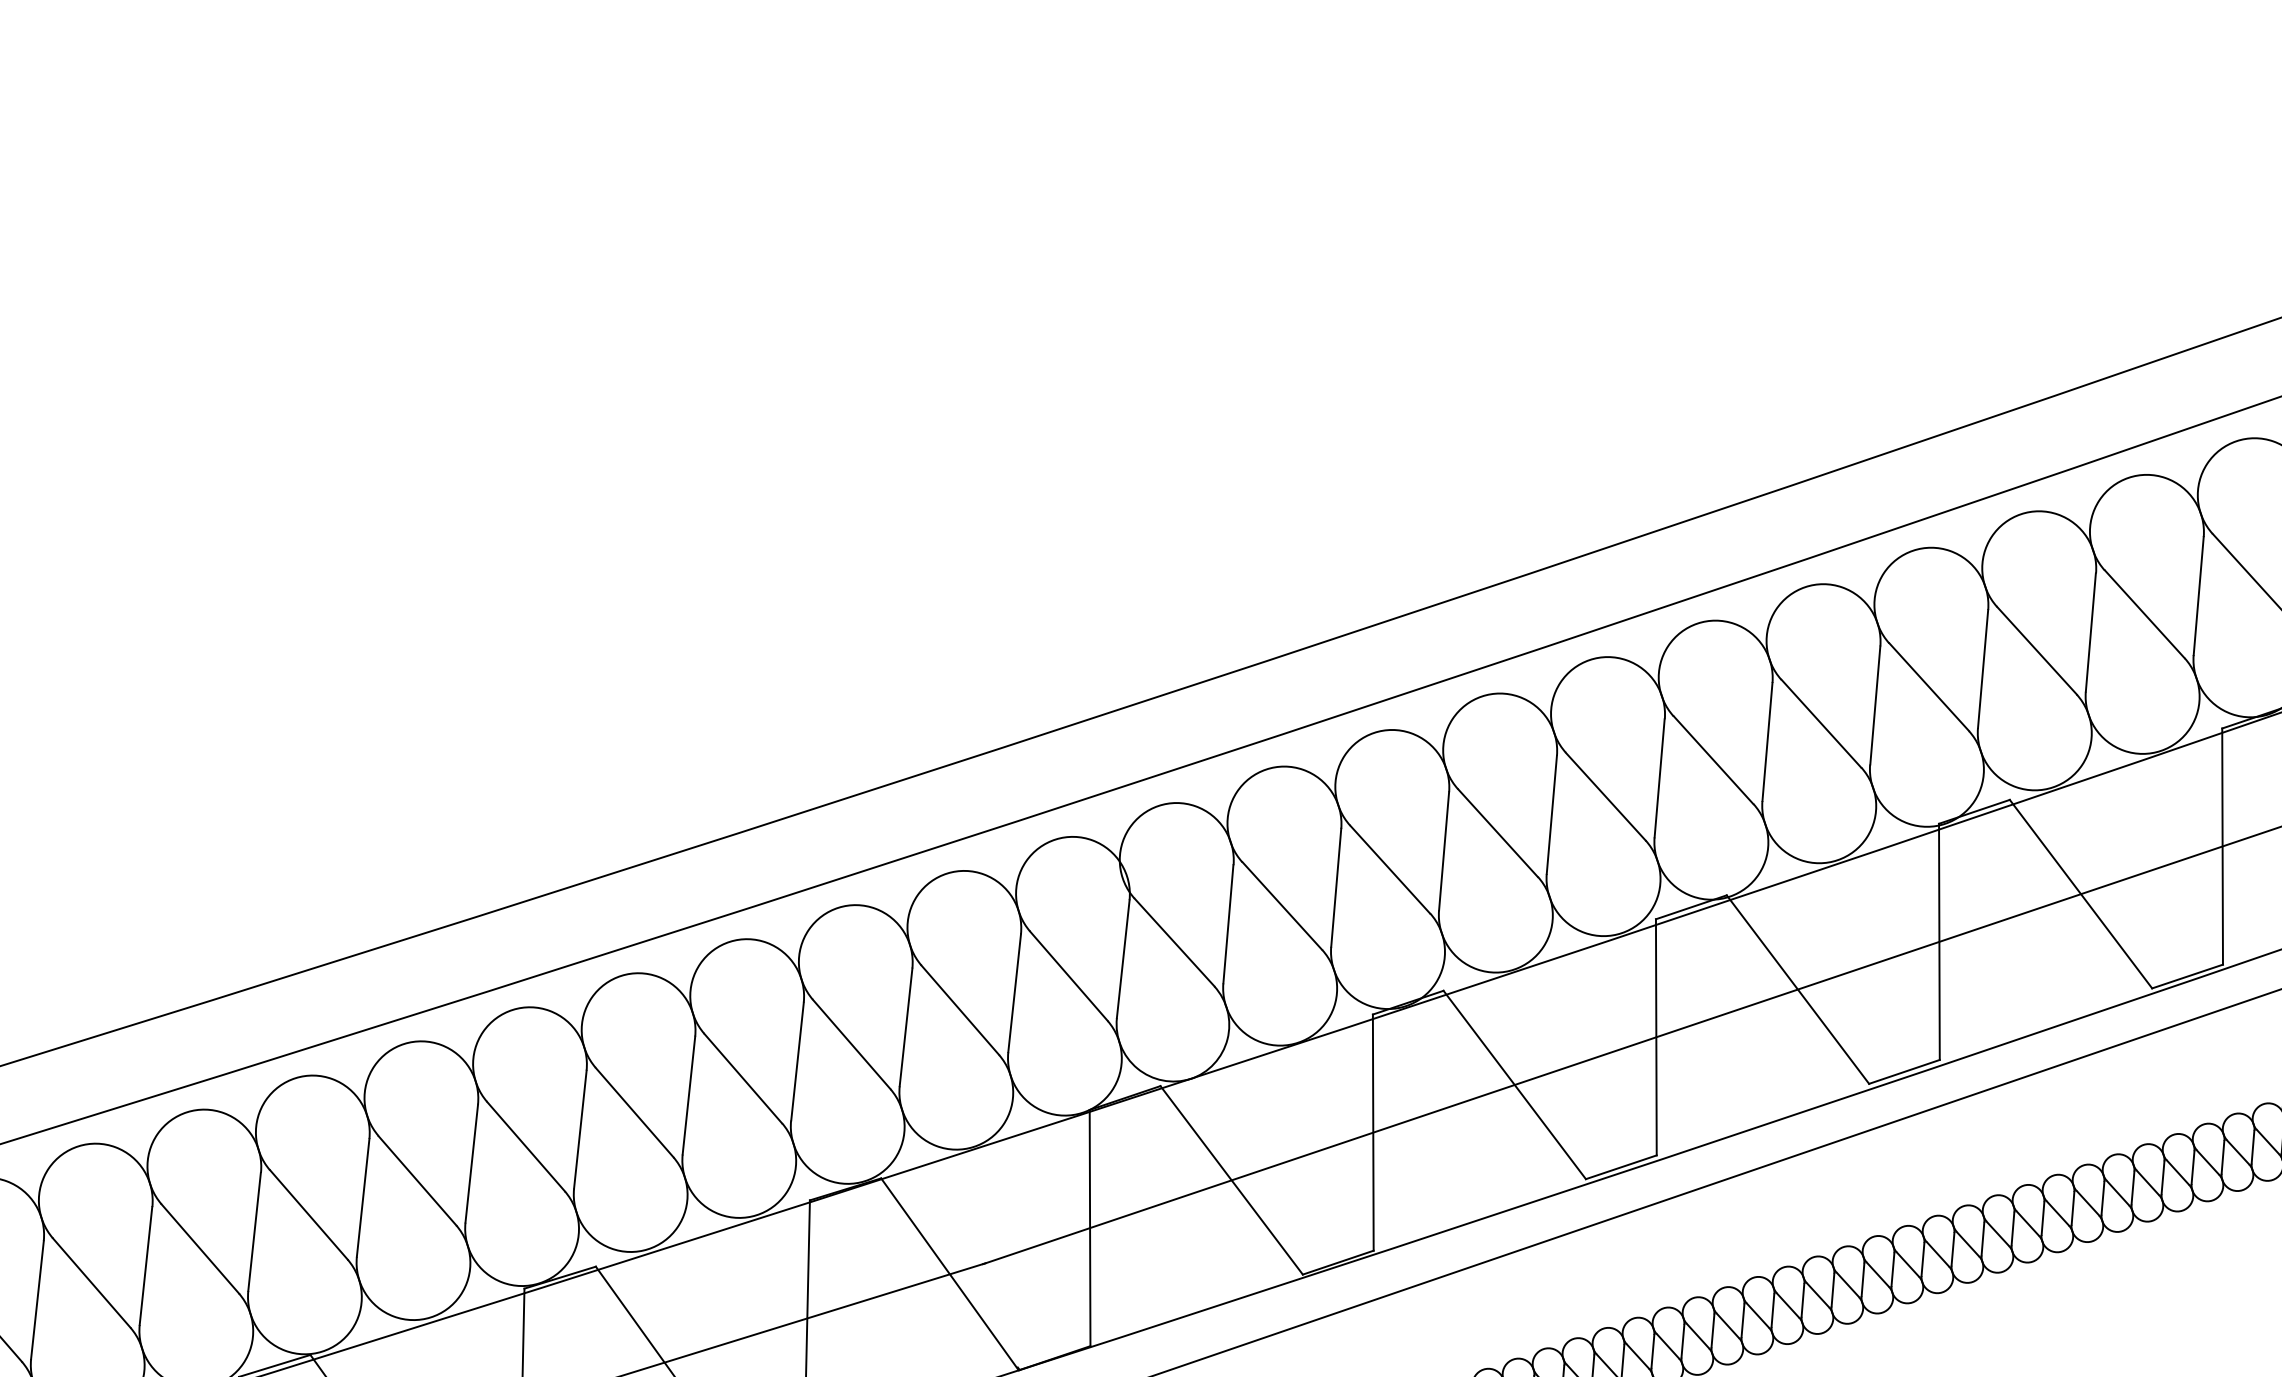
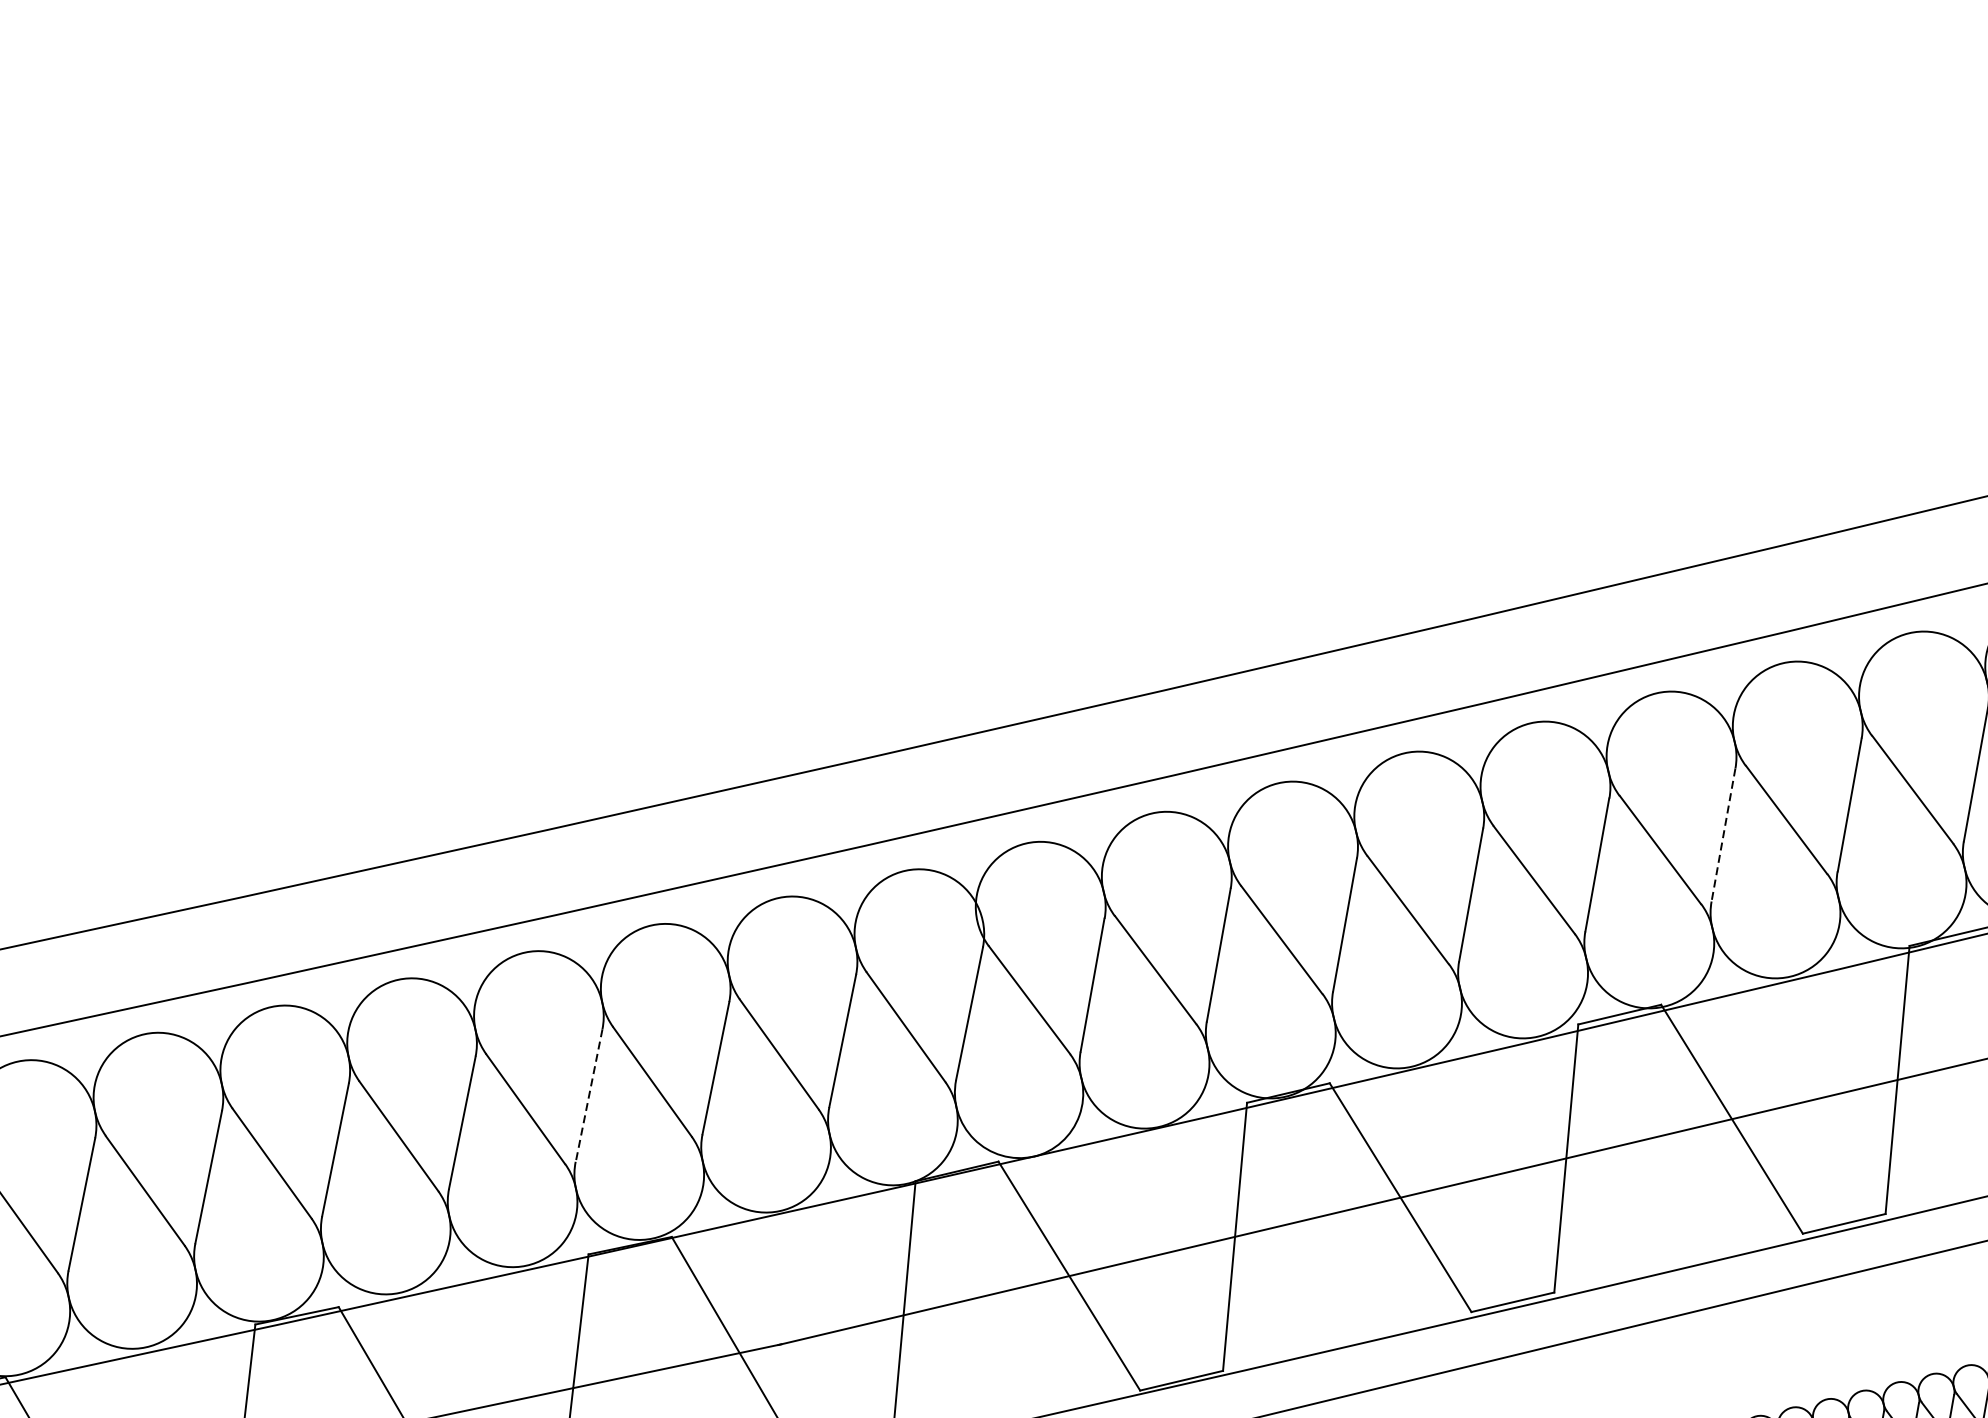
line: (1767, 742) -> (1723, 835), solid -> dashed
line: (797, 1062) -> (589, 1096), solid -> dashed

